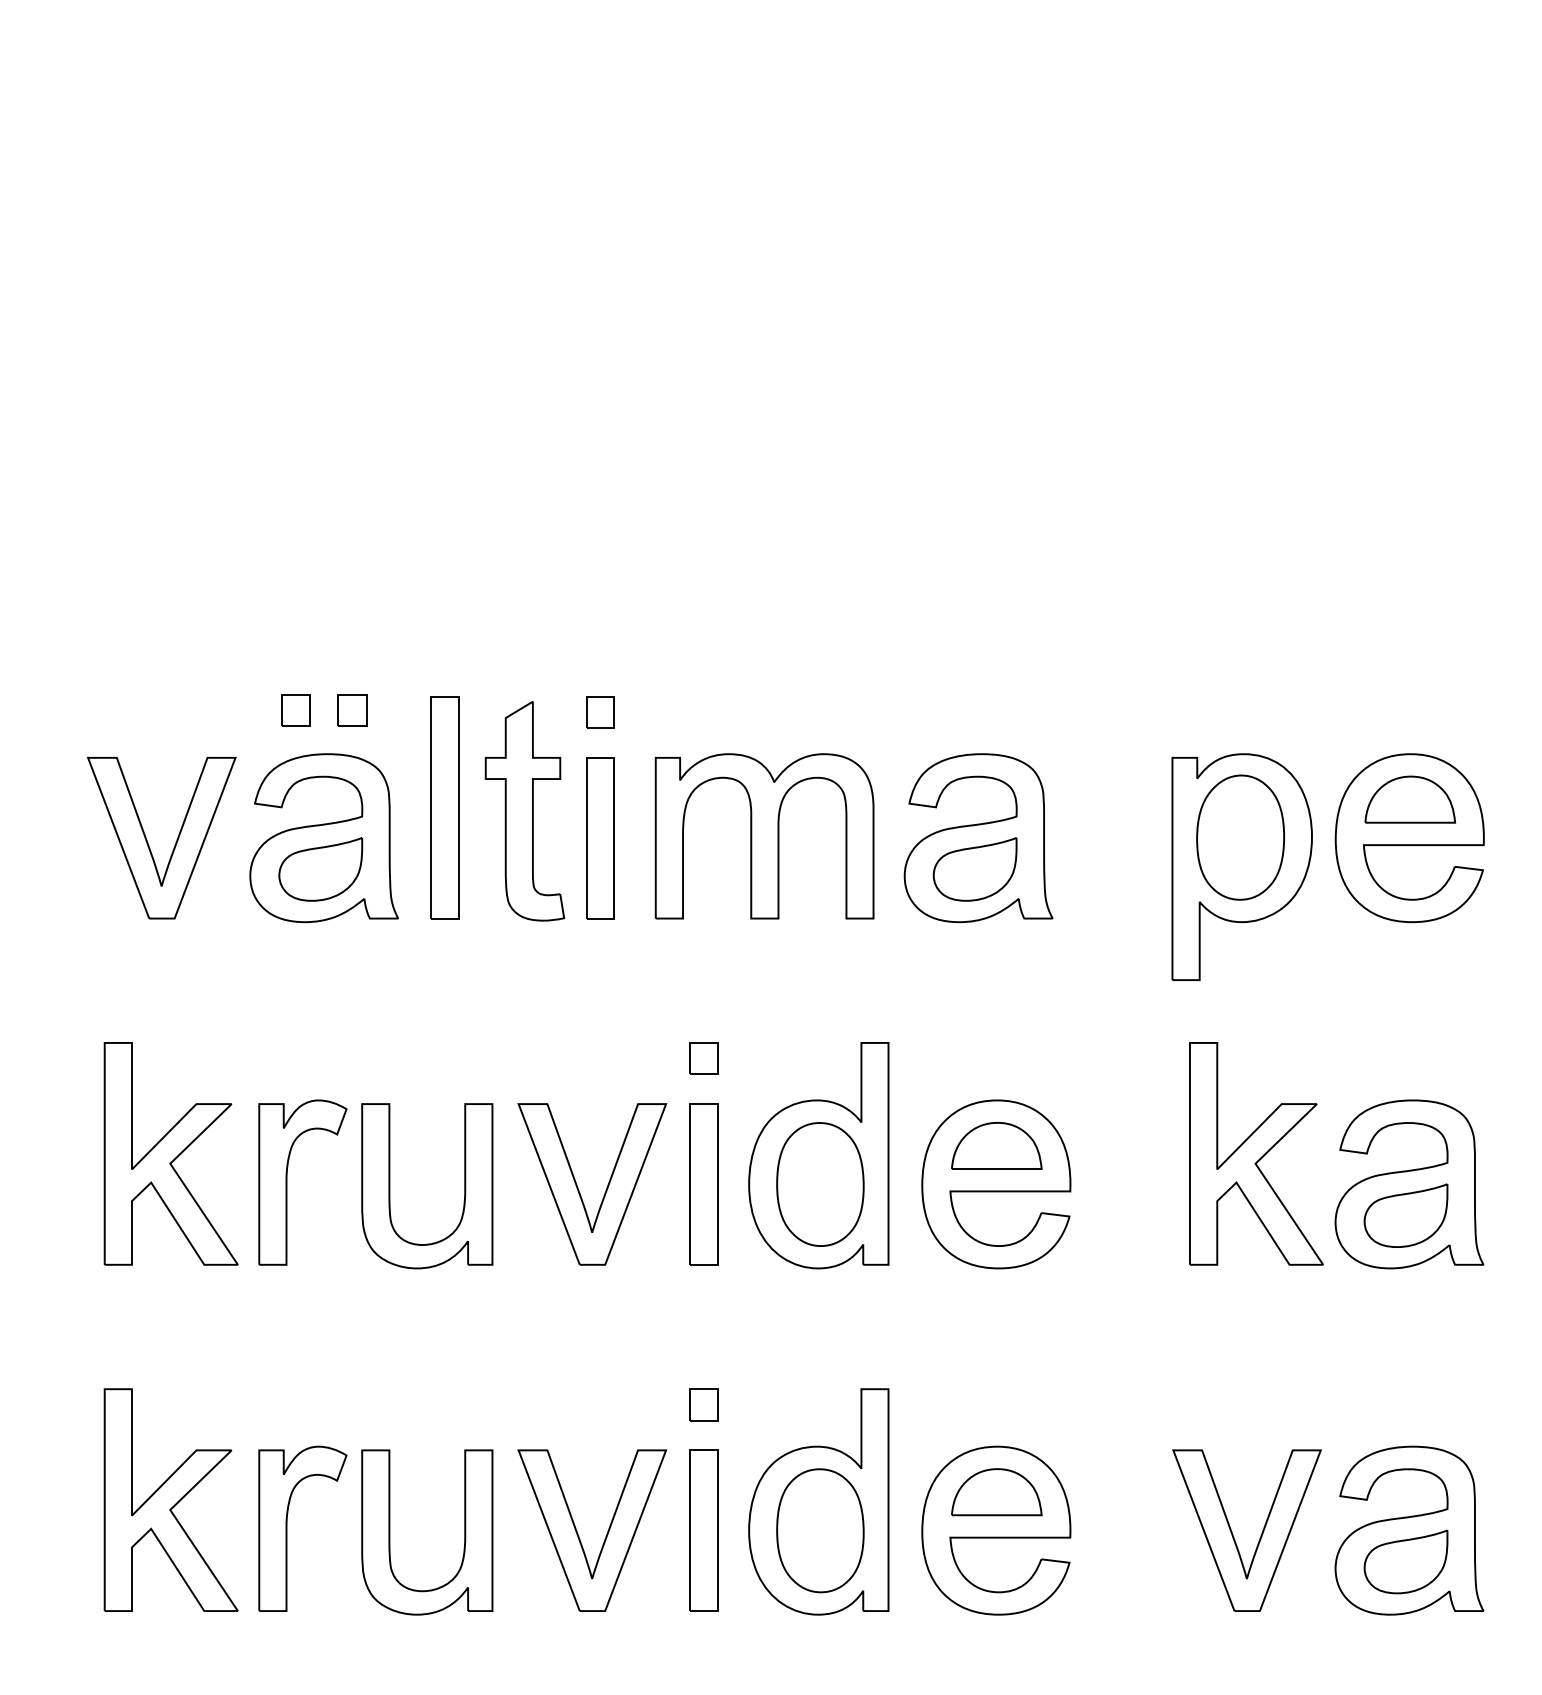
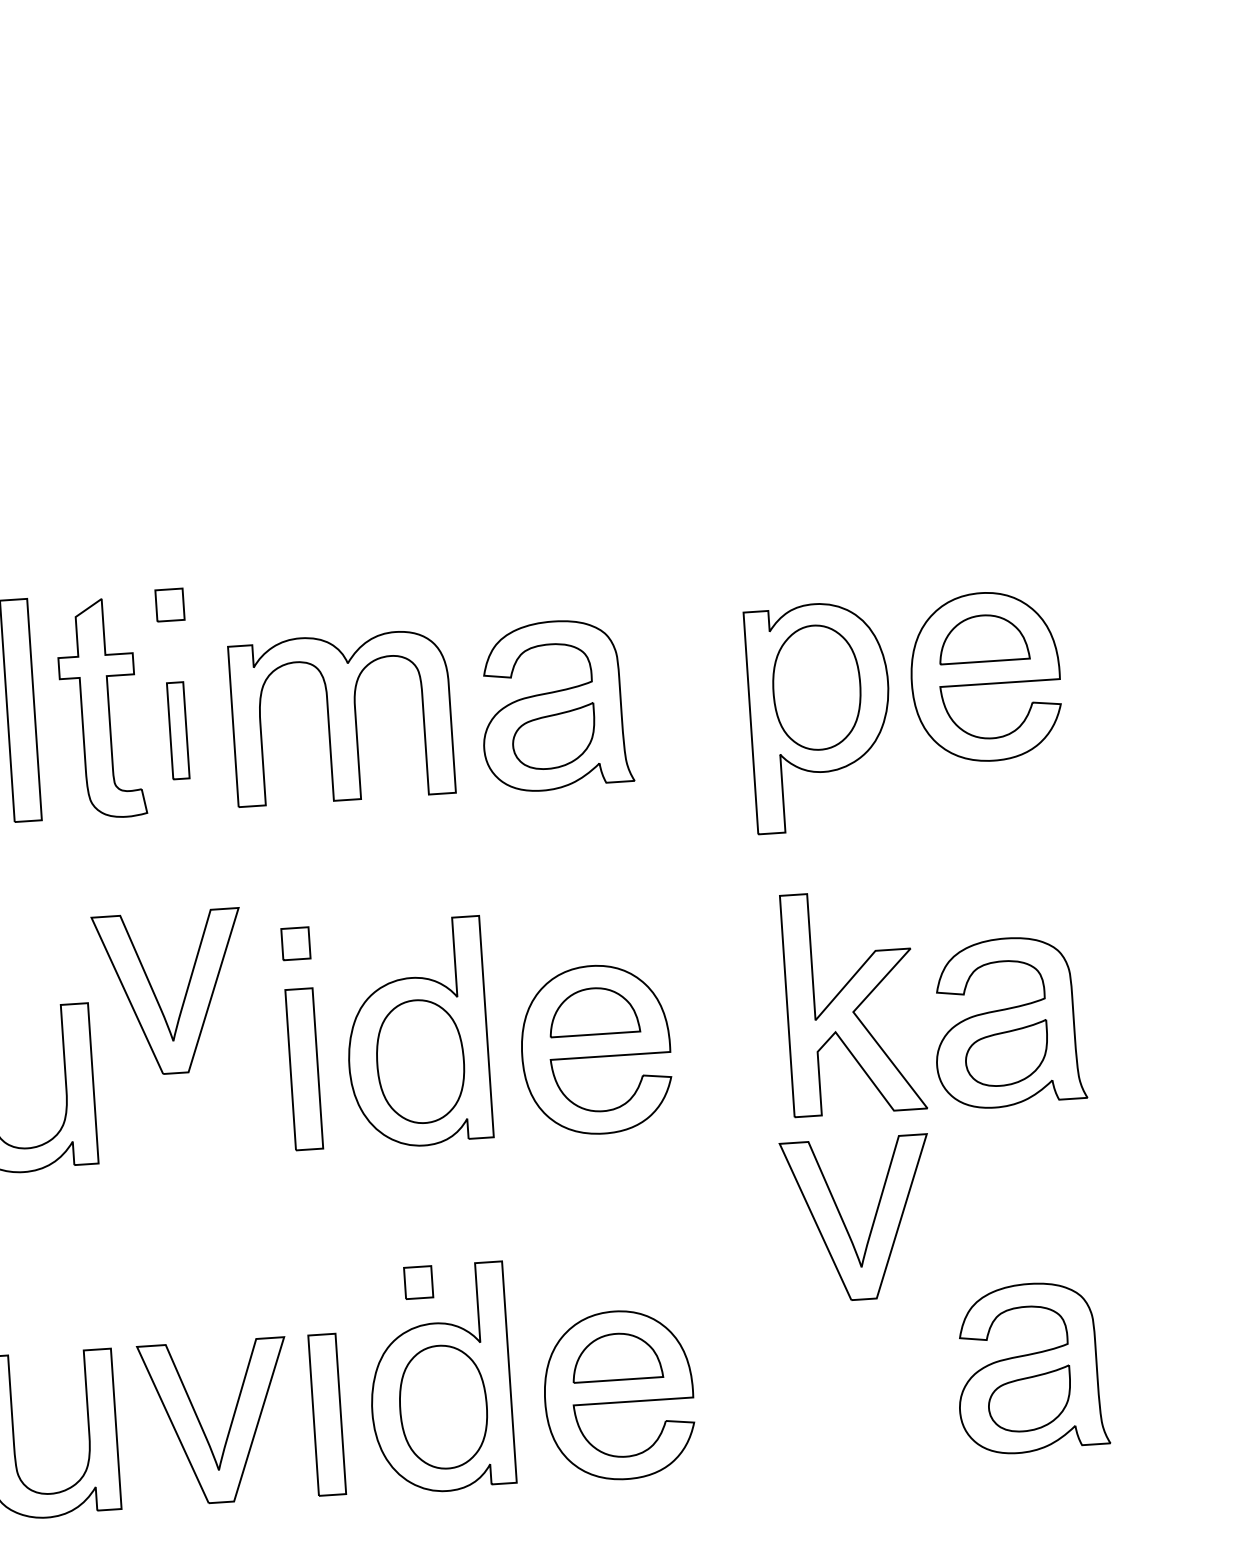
part: (600, 838) -> (178, 730), size x0.6
part: (578, 1187) -> (156, 996), moved
part: (703, 1404) -> (418, 1282), moved
part: (1233, 1534) -> (845, 1223), moved

